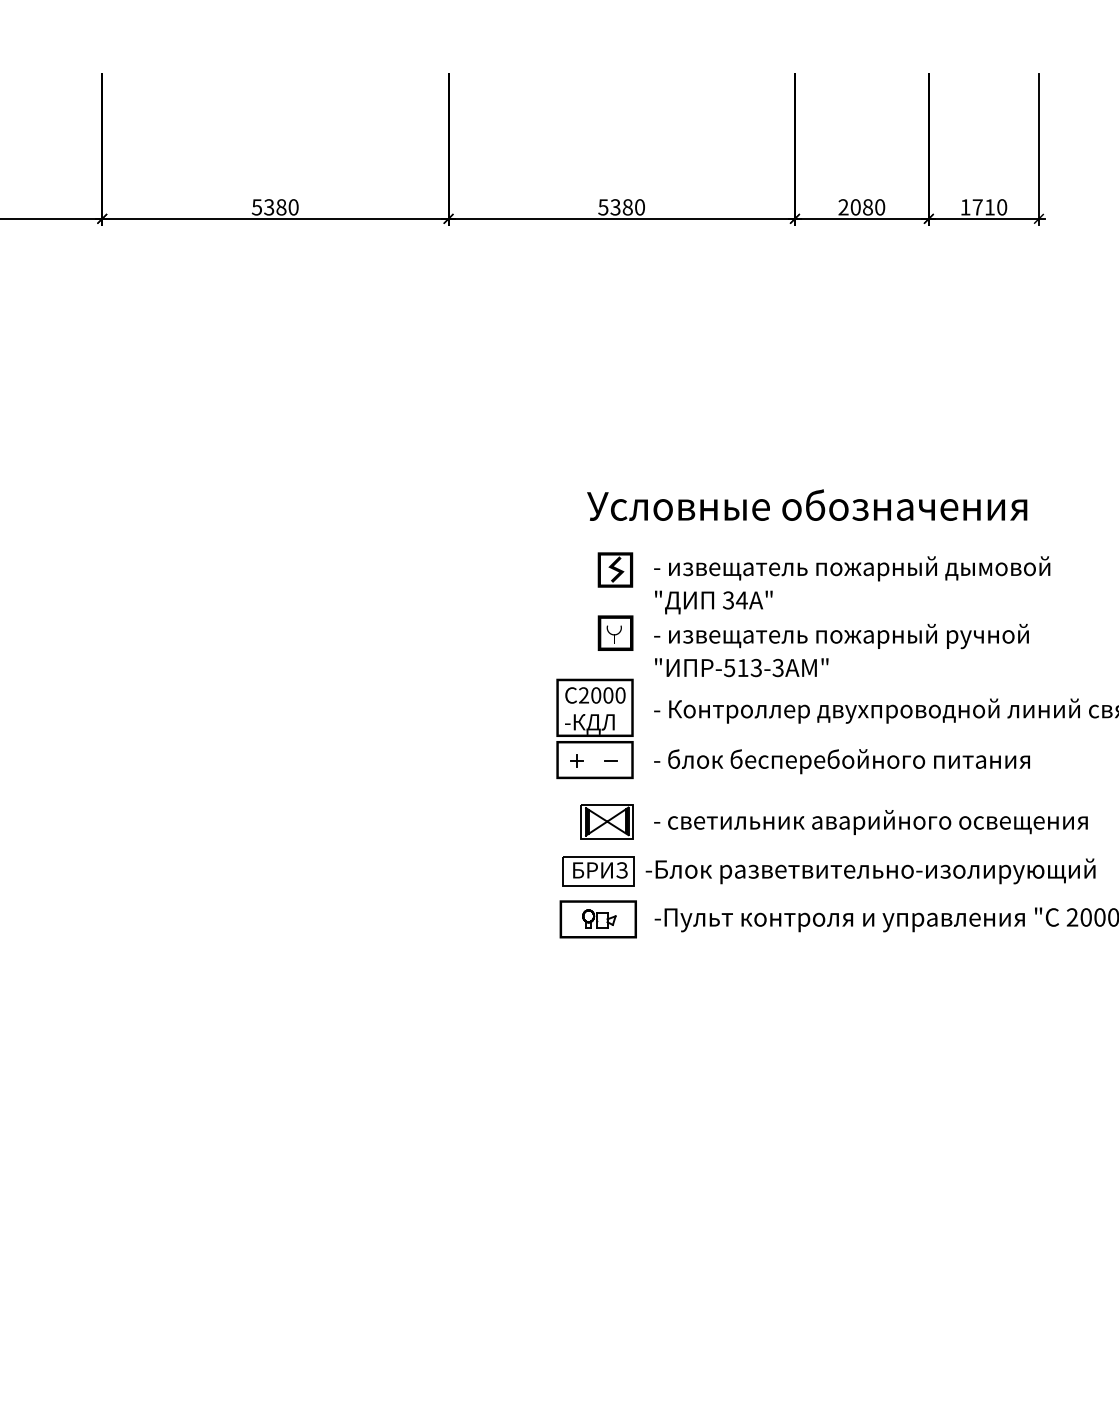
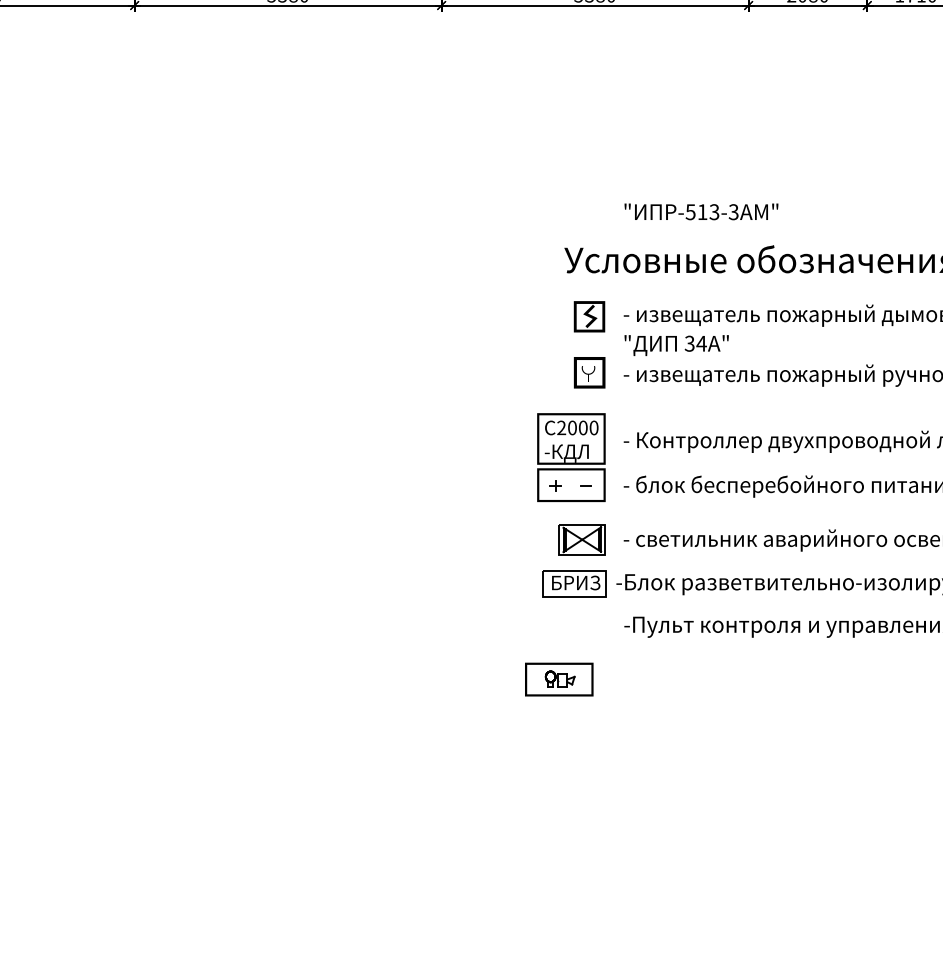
text: (741, 667) -> (701, 211), moved
part: (597, 919) -> (558, 679), moved

